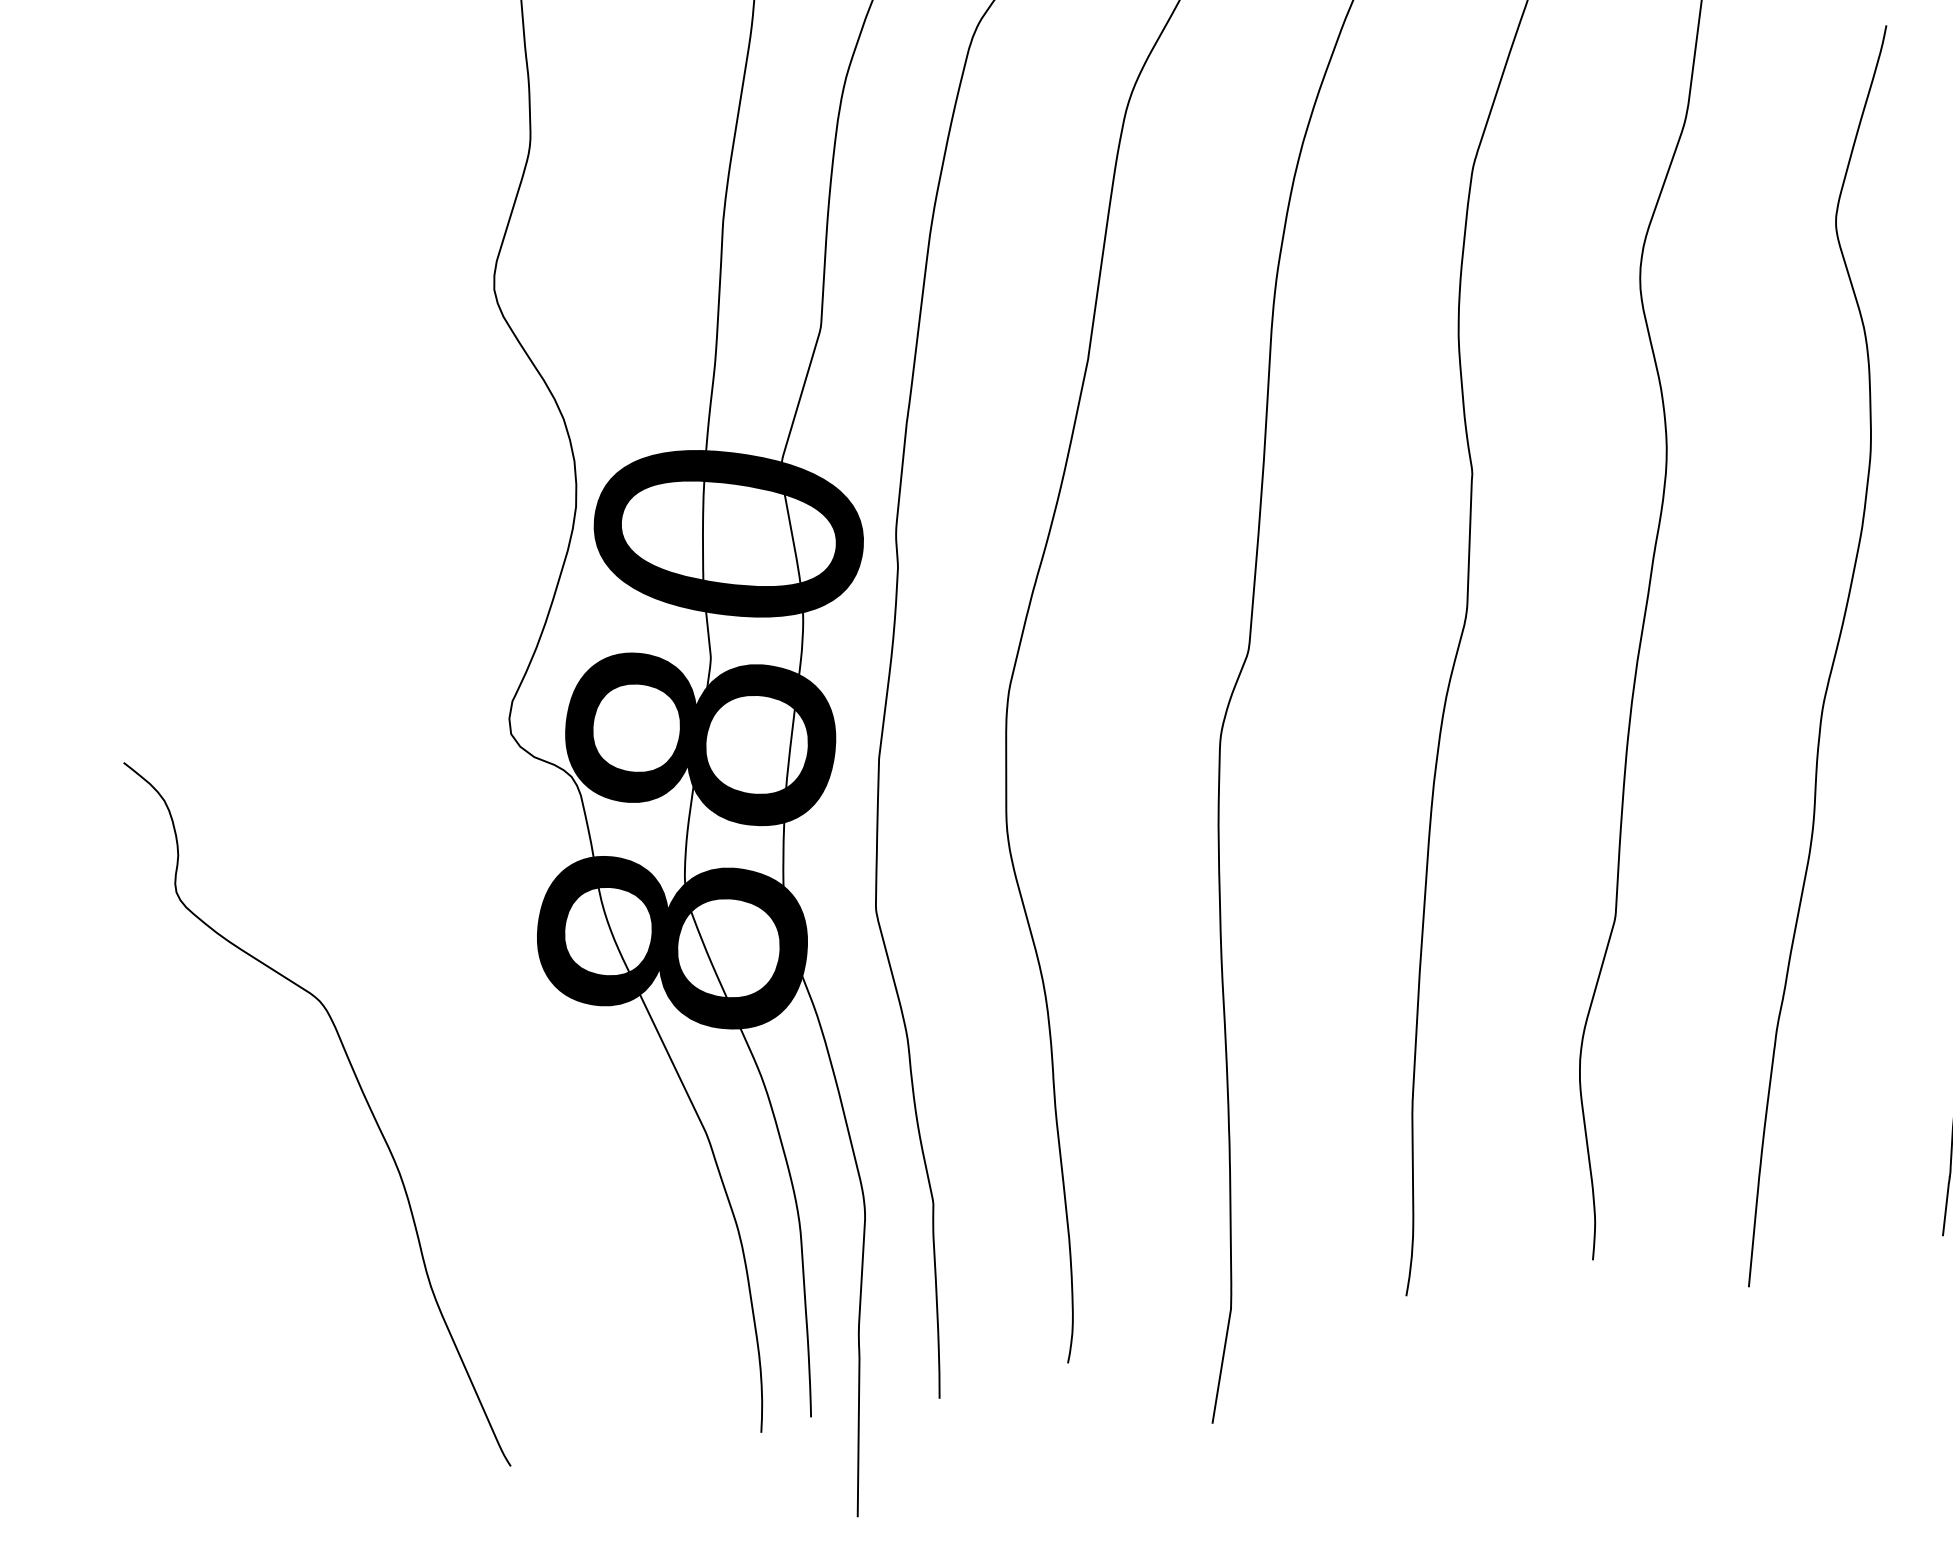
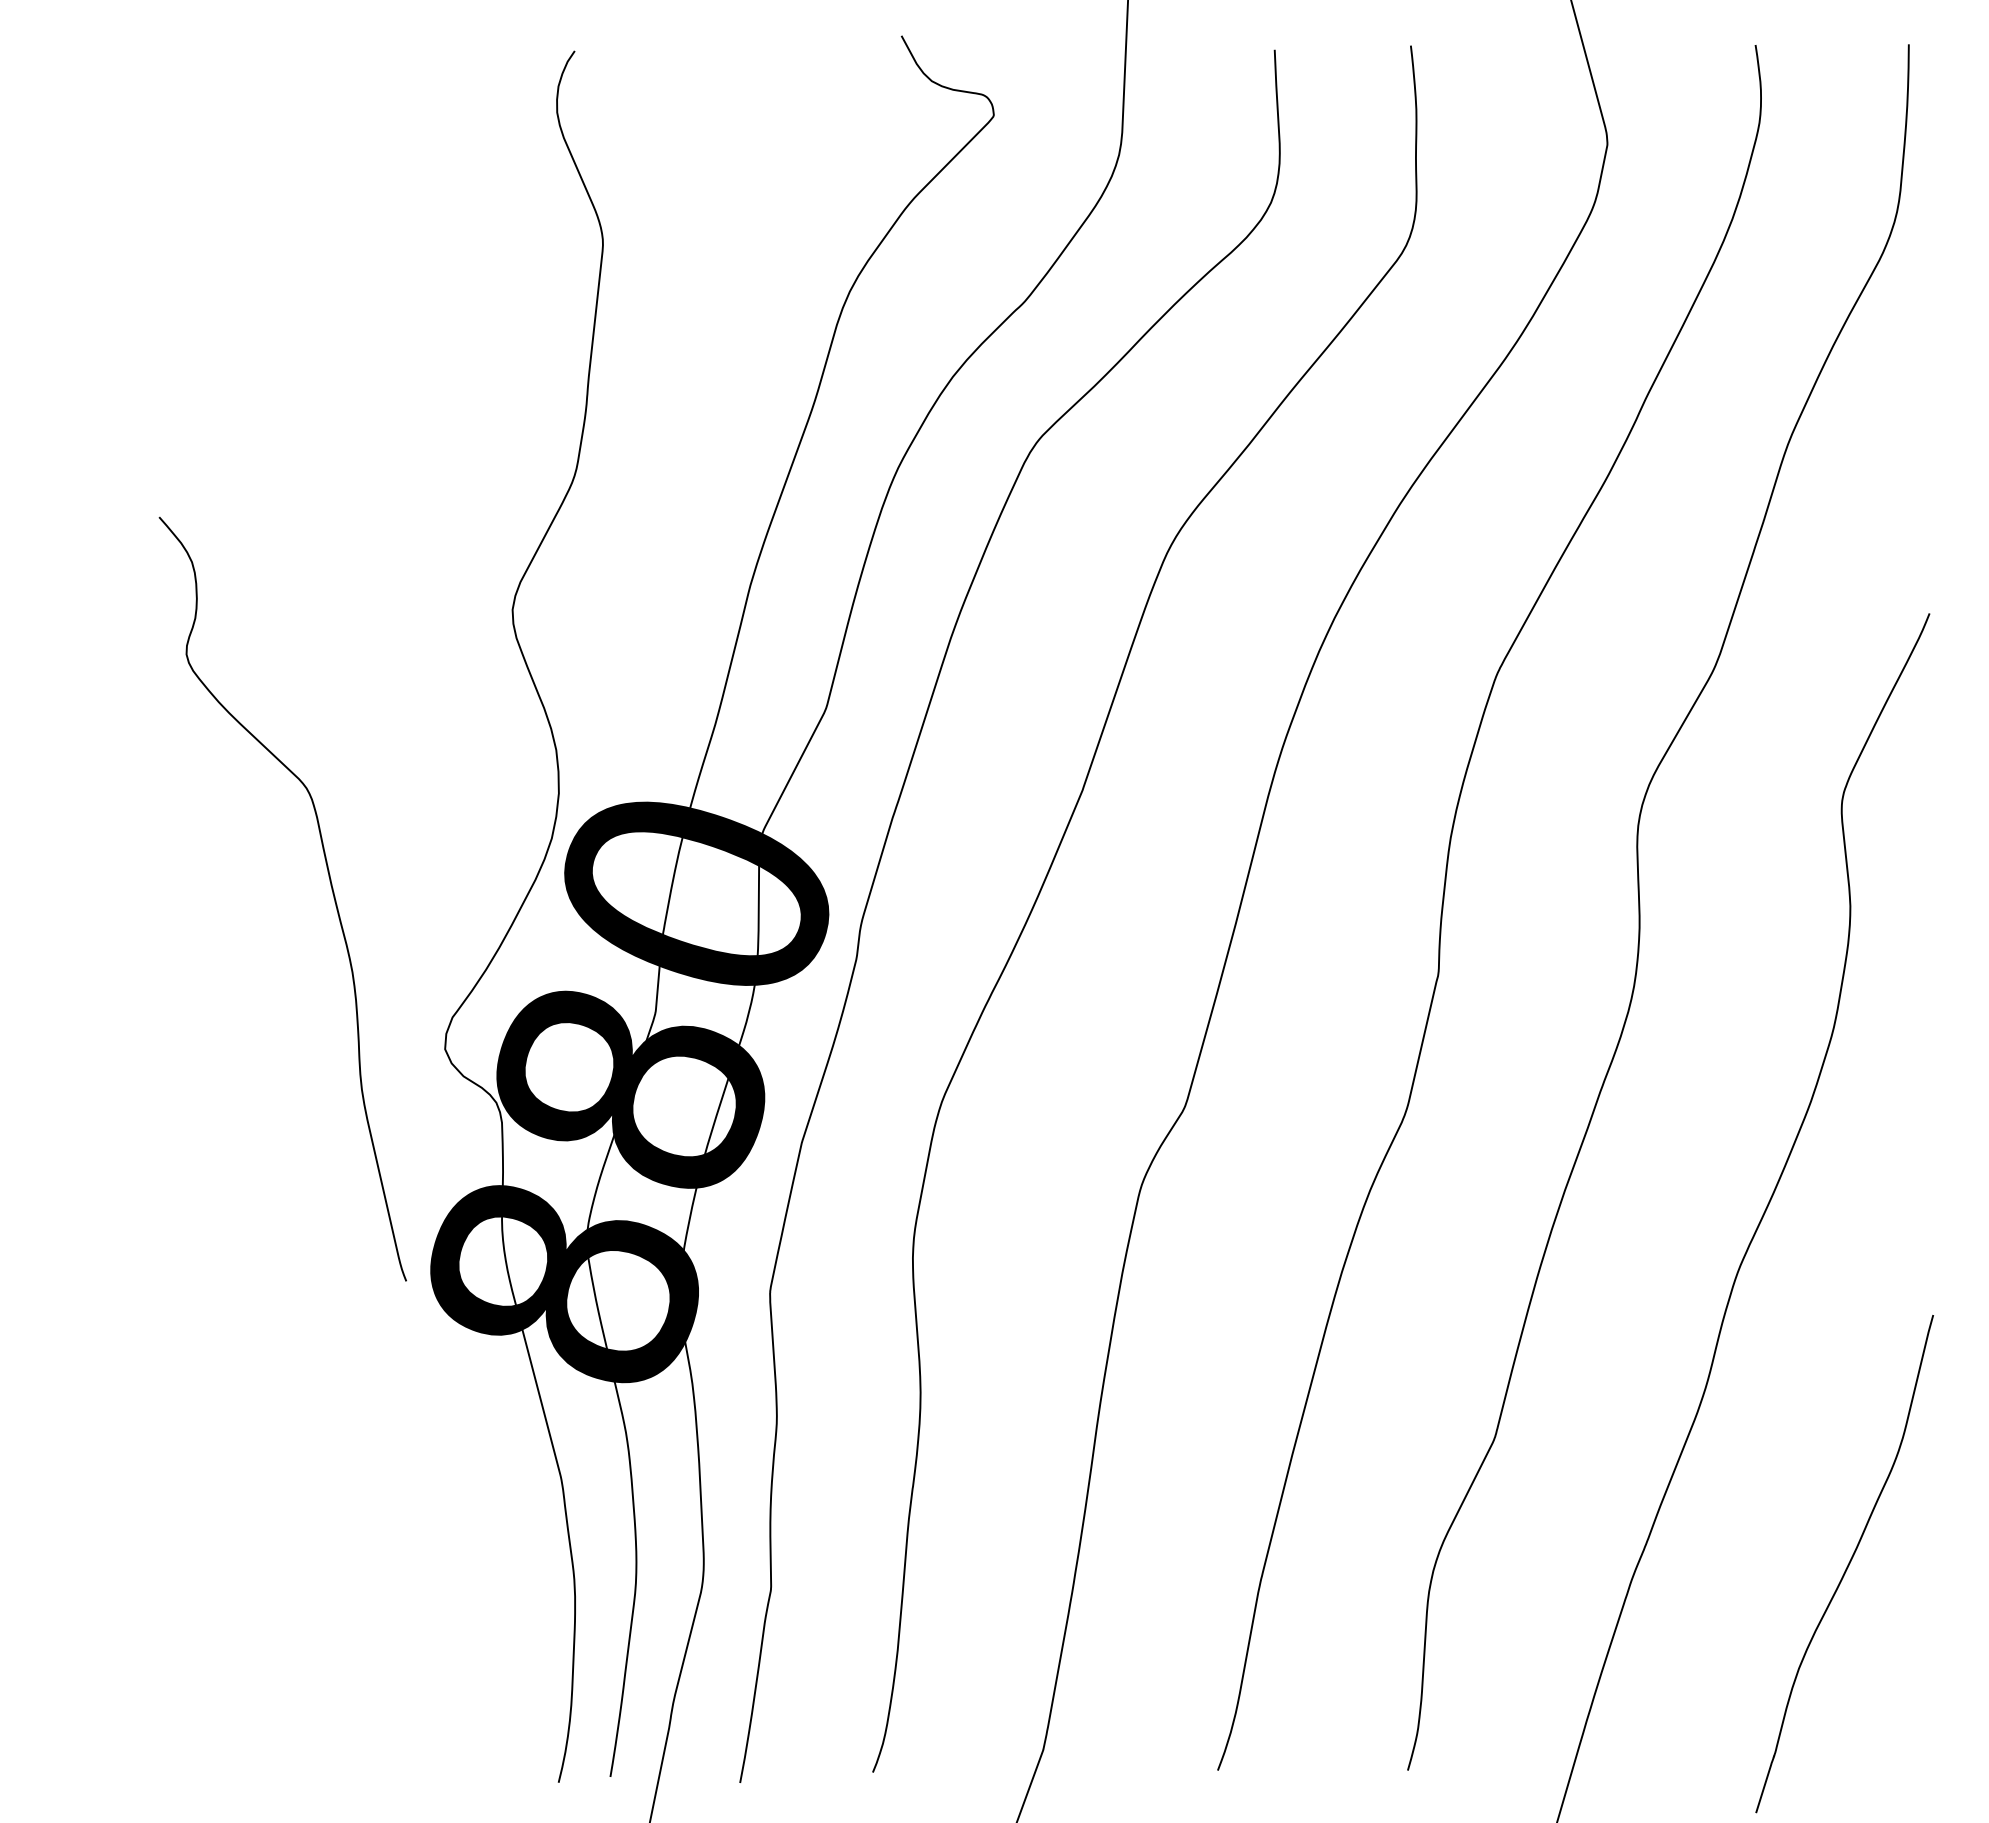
curve: (363, 1096) -> (331, 890), moved

